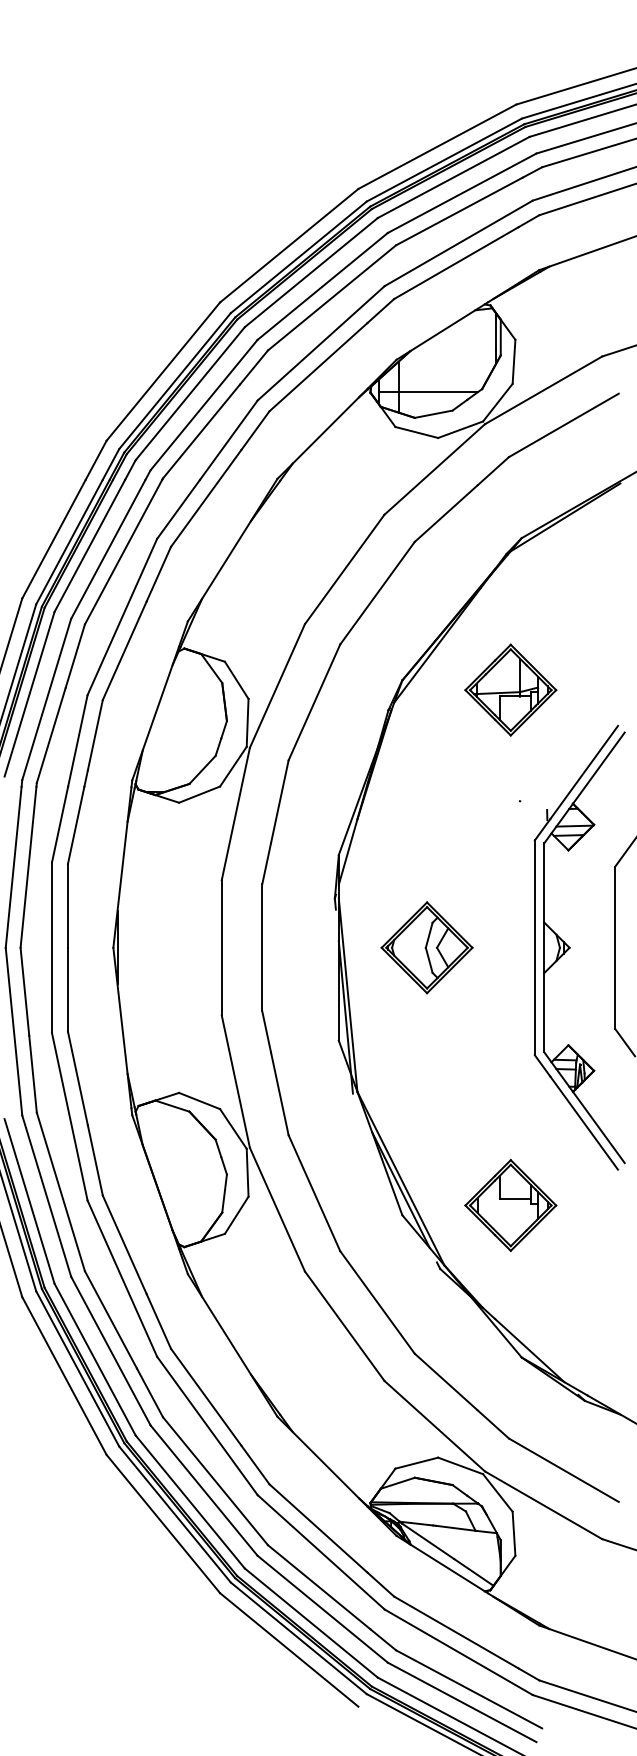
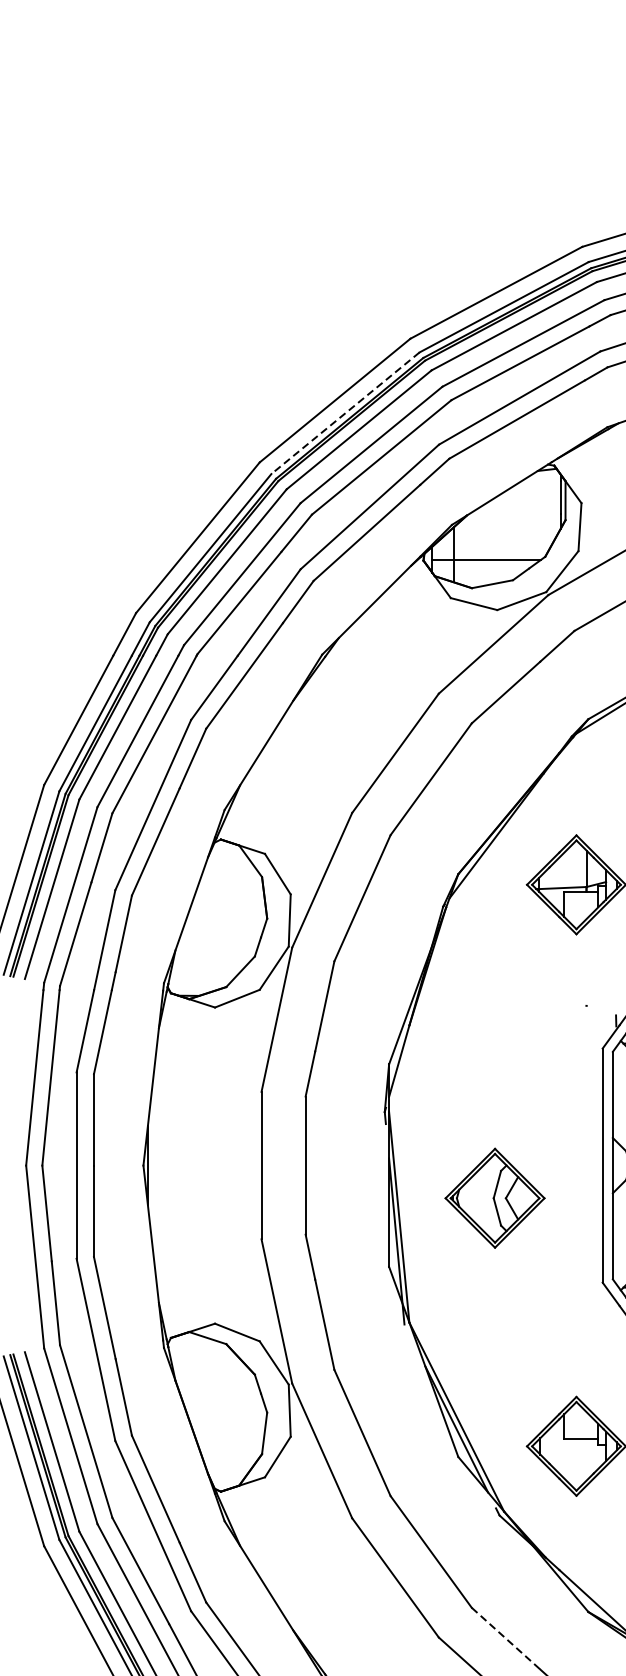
line: (298, 257) -> (345, 413), solid -> dashed
part: (426, 947) -> (494, 1197), moved
line: (446, 1382) -> (506, 1639), solid -> dashed

